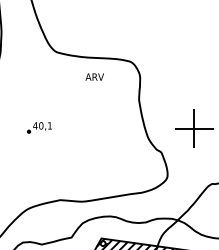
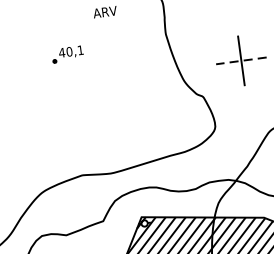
part: (39, 127) -> (67, 54), moved
line: (194, 128) -> (241, 60), solid -> dashed

